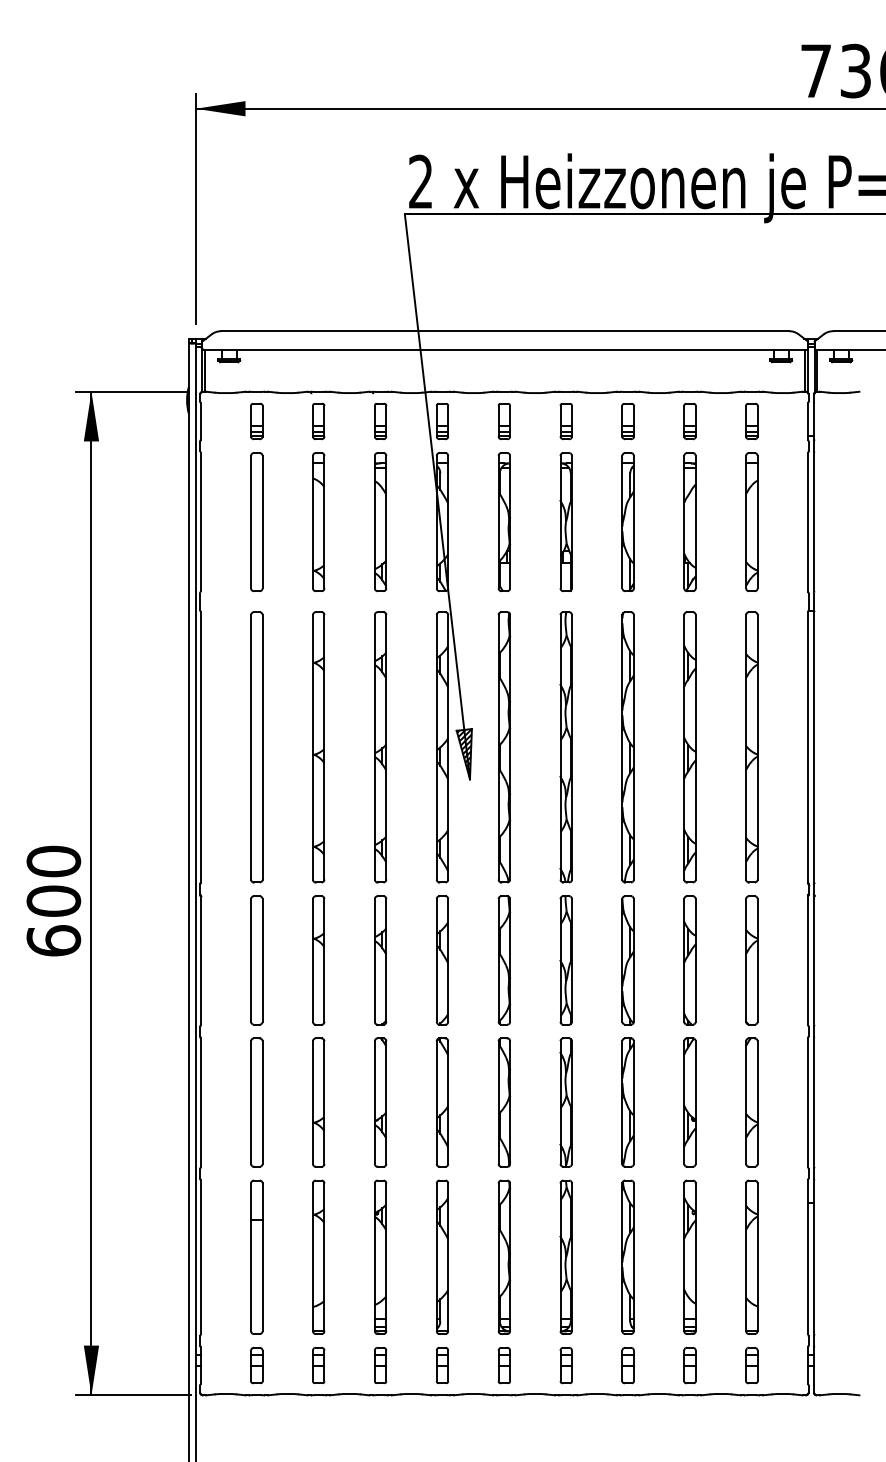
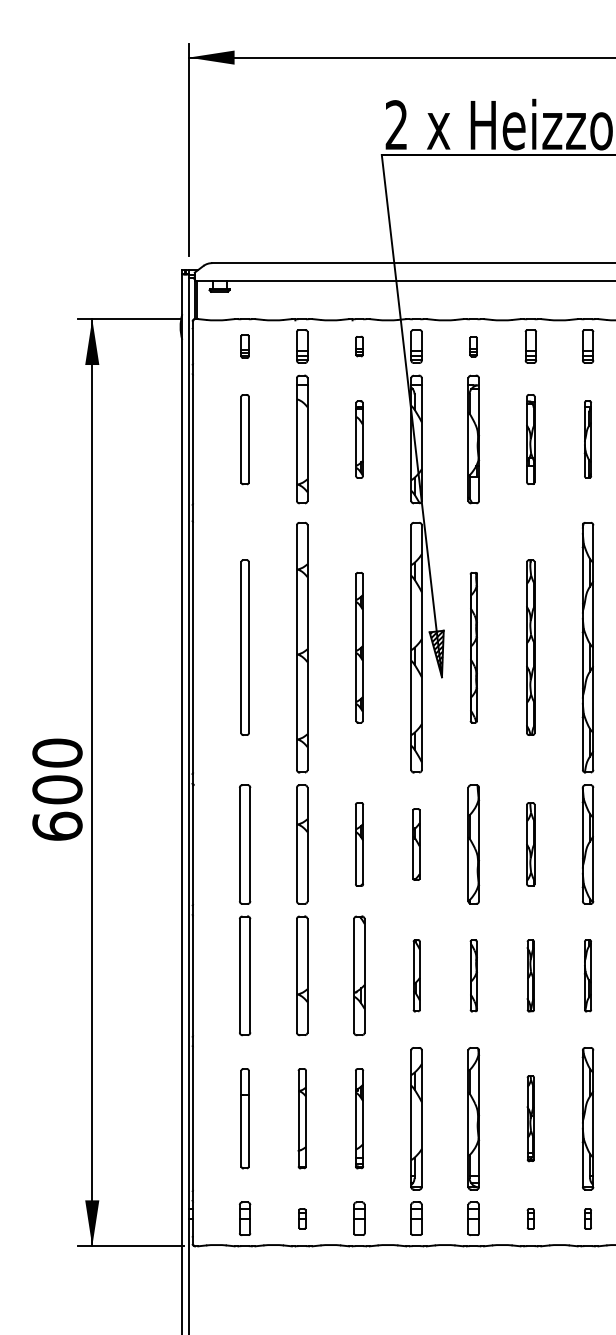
part: (256, 421) -> (244, 346), size x0.7
part: (380, 421) -> (359, 346), size x0.6
part: (503, 421) -> (472, 346), size x0.6
part: (565, 521) -> (530, 438), size x0.7
part: (627, 521) -> (587, 438), size x0.6
part: (256, 522) -> (244, 439), size x0.7
part: (380, 522) -> (359, 439), size x0.6
part: (256, 747) -> (244, 647), size x0.7
part: (380, 747) -> (359, 647), size x0.6
part: (504, 747) -> (473, 647), size x0.6
part: (565, 747) -> (530, 647), size x0.7
part: (380, 960) -> (359, 844), size x0.7
part: (441, 960) -> (415, 844), size x0.6
part: (565, 960) -> (530, 844), size x0.7
part: (442, 1102) -> (416, 975), size x0.6
part: (504, 1102) -> (473, 975), size x0.6
part: (565, 1102) -> (530, 975), size x0.6
part: (627, 1102) -> (587, 975), size x0.6
part: (256, 1256) -> (244, 1118), size x0.7
part: (318, 1256) -> (302, 1118), size x0.7
part: (380, 1256) -> (359, 1118), size x0.7
part: (565, 1256) -> (530, 1118), size x0.6
part: (318, 1365) -> (302, 1218), size x0.6
part: (565, 1365) -> (530, 1218), size x0.6
part: (627, 1365) -> (587, 1218), size x0.6

